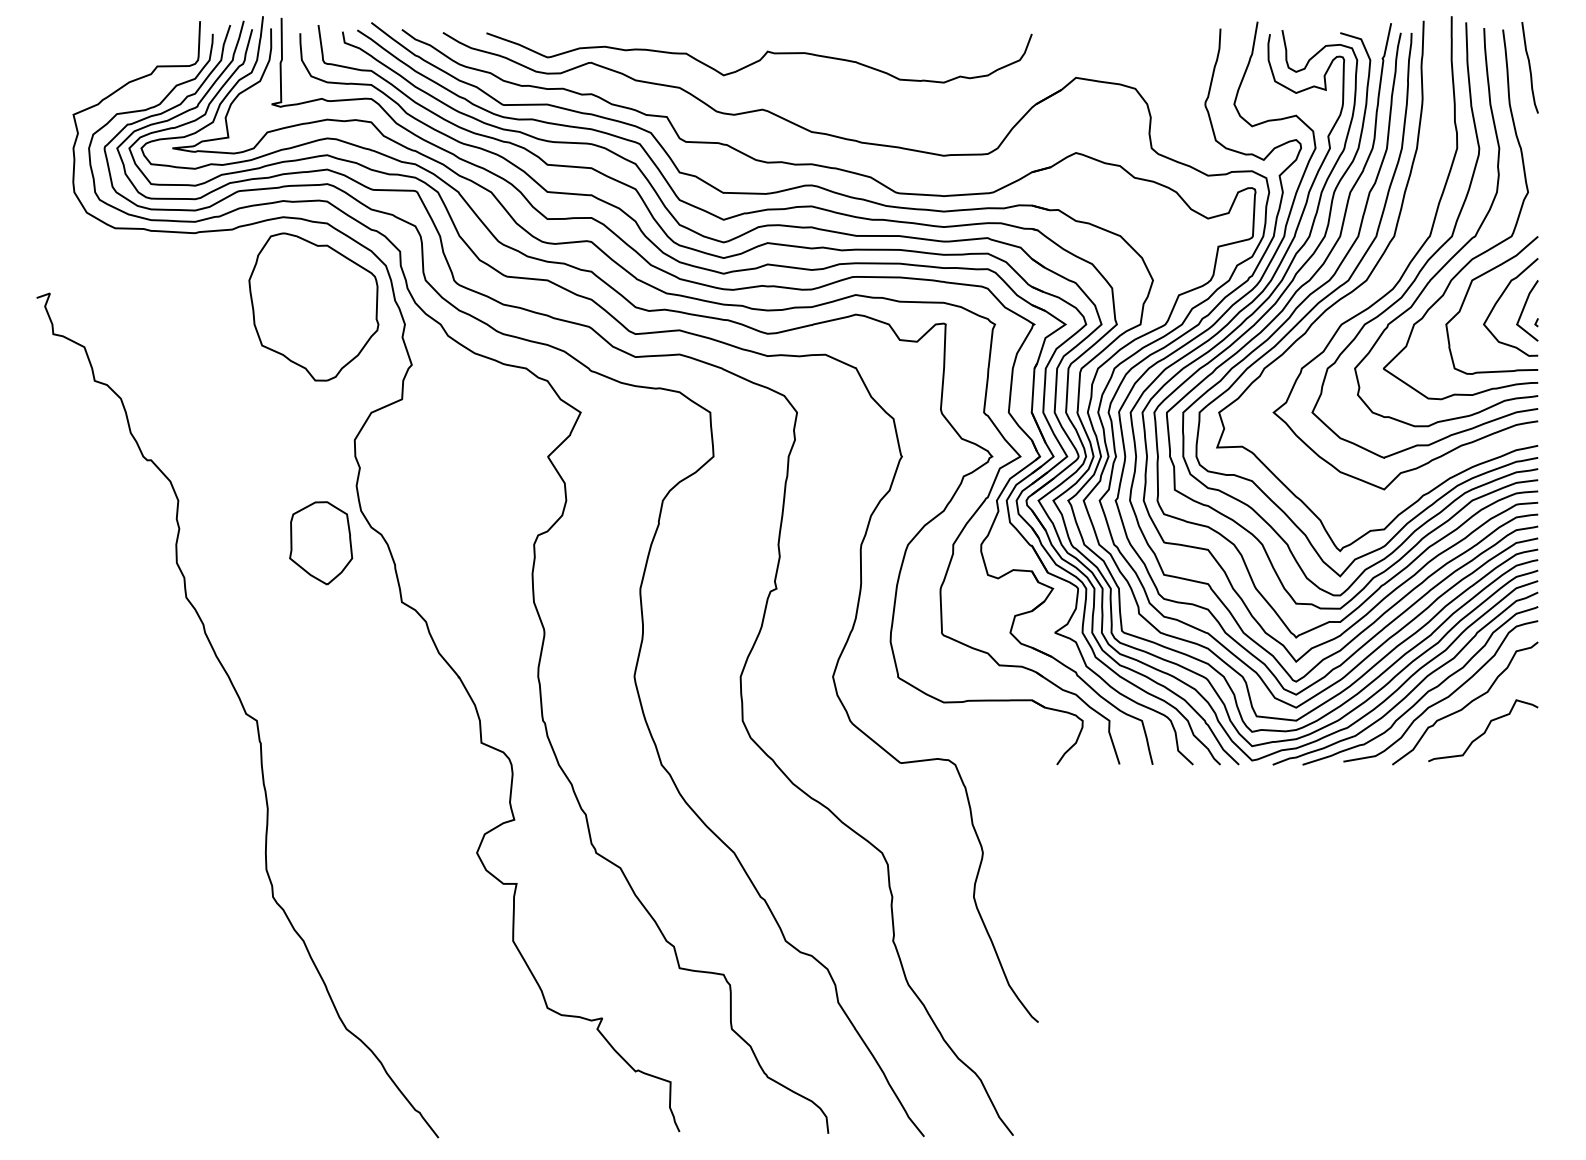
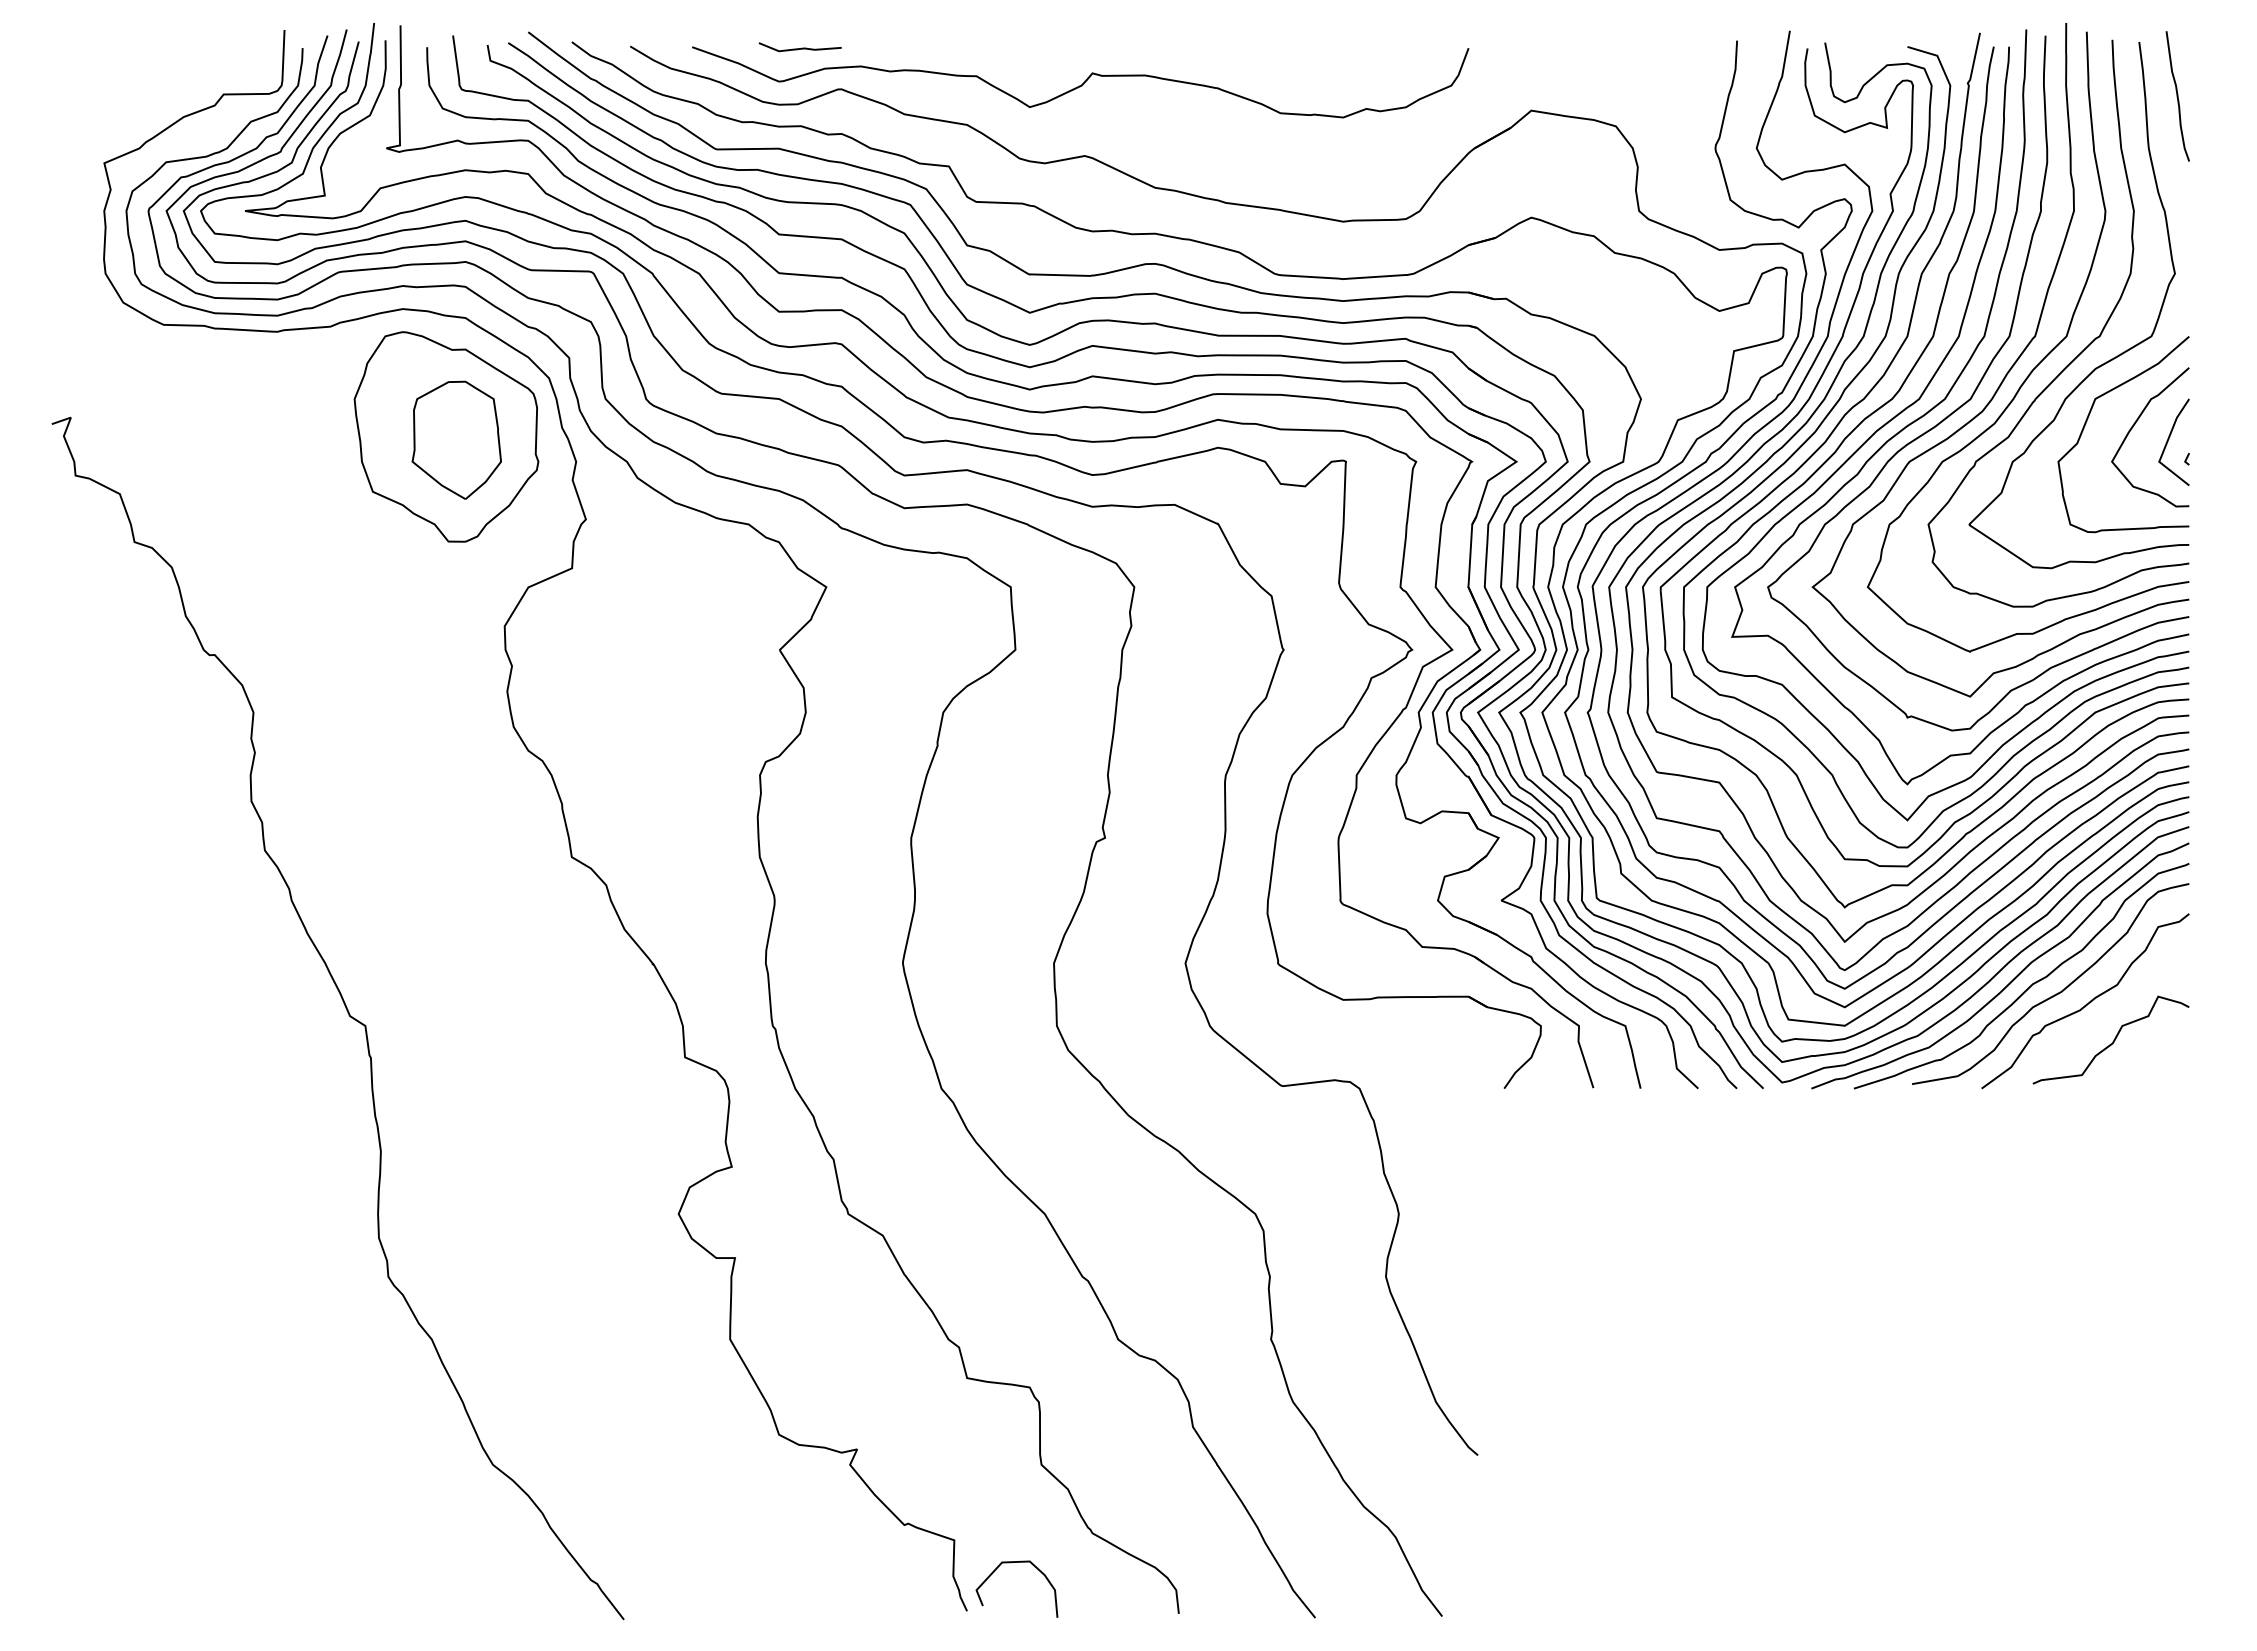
line: (561, 34) -> (799, 48), added
curve: (1390, 269) -> (1978, 383), added
part: (320, 542) -> (456, 439), moved
curve: (710, 1098) -> (1011, 1563), added

